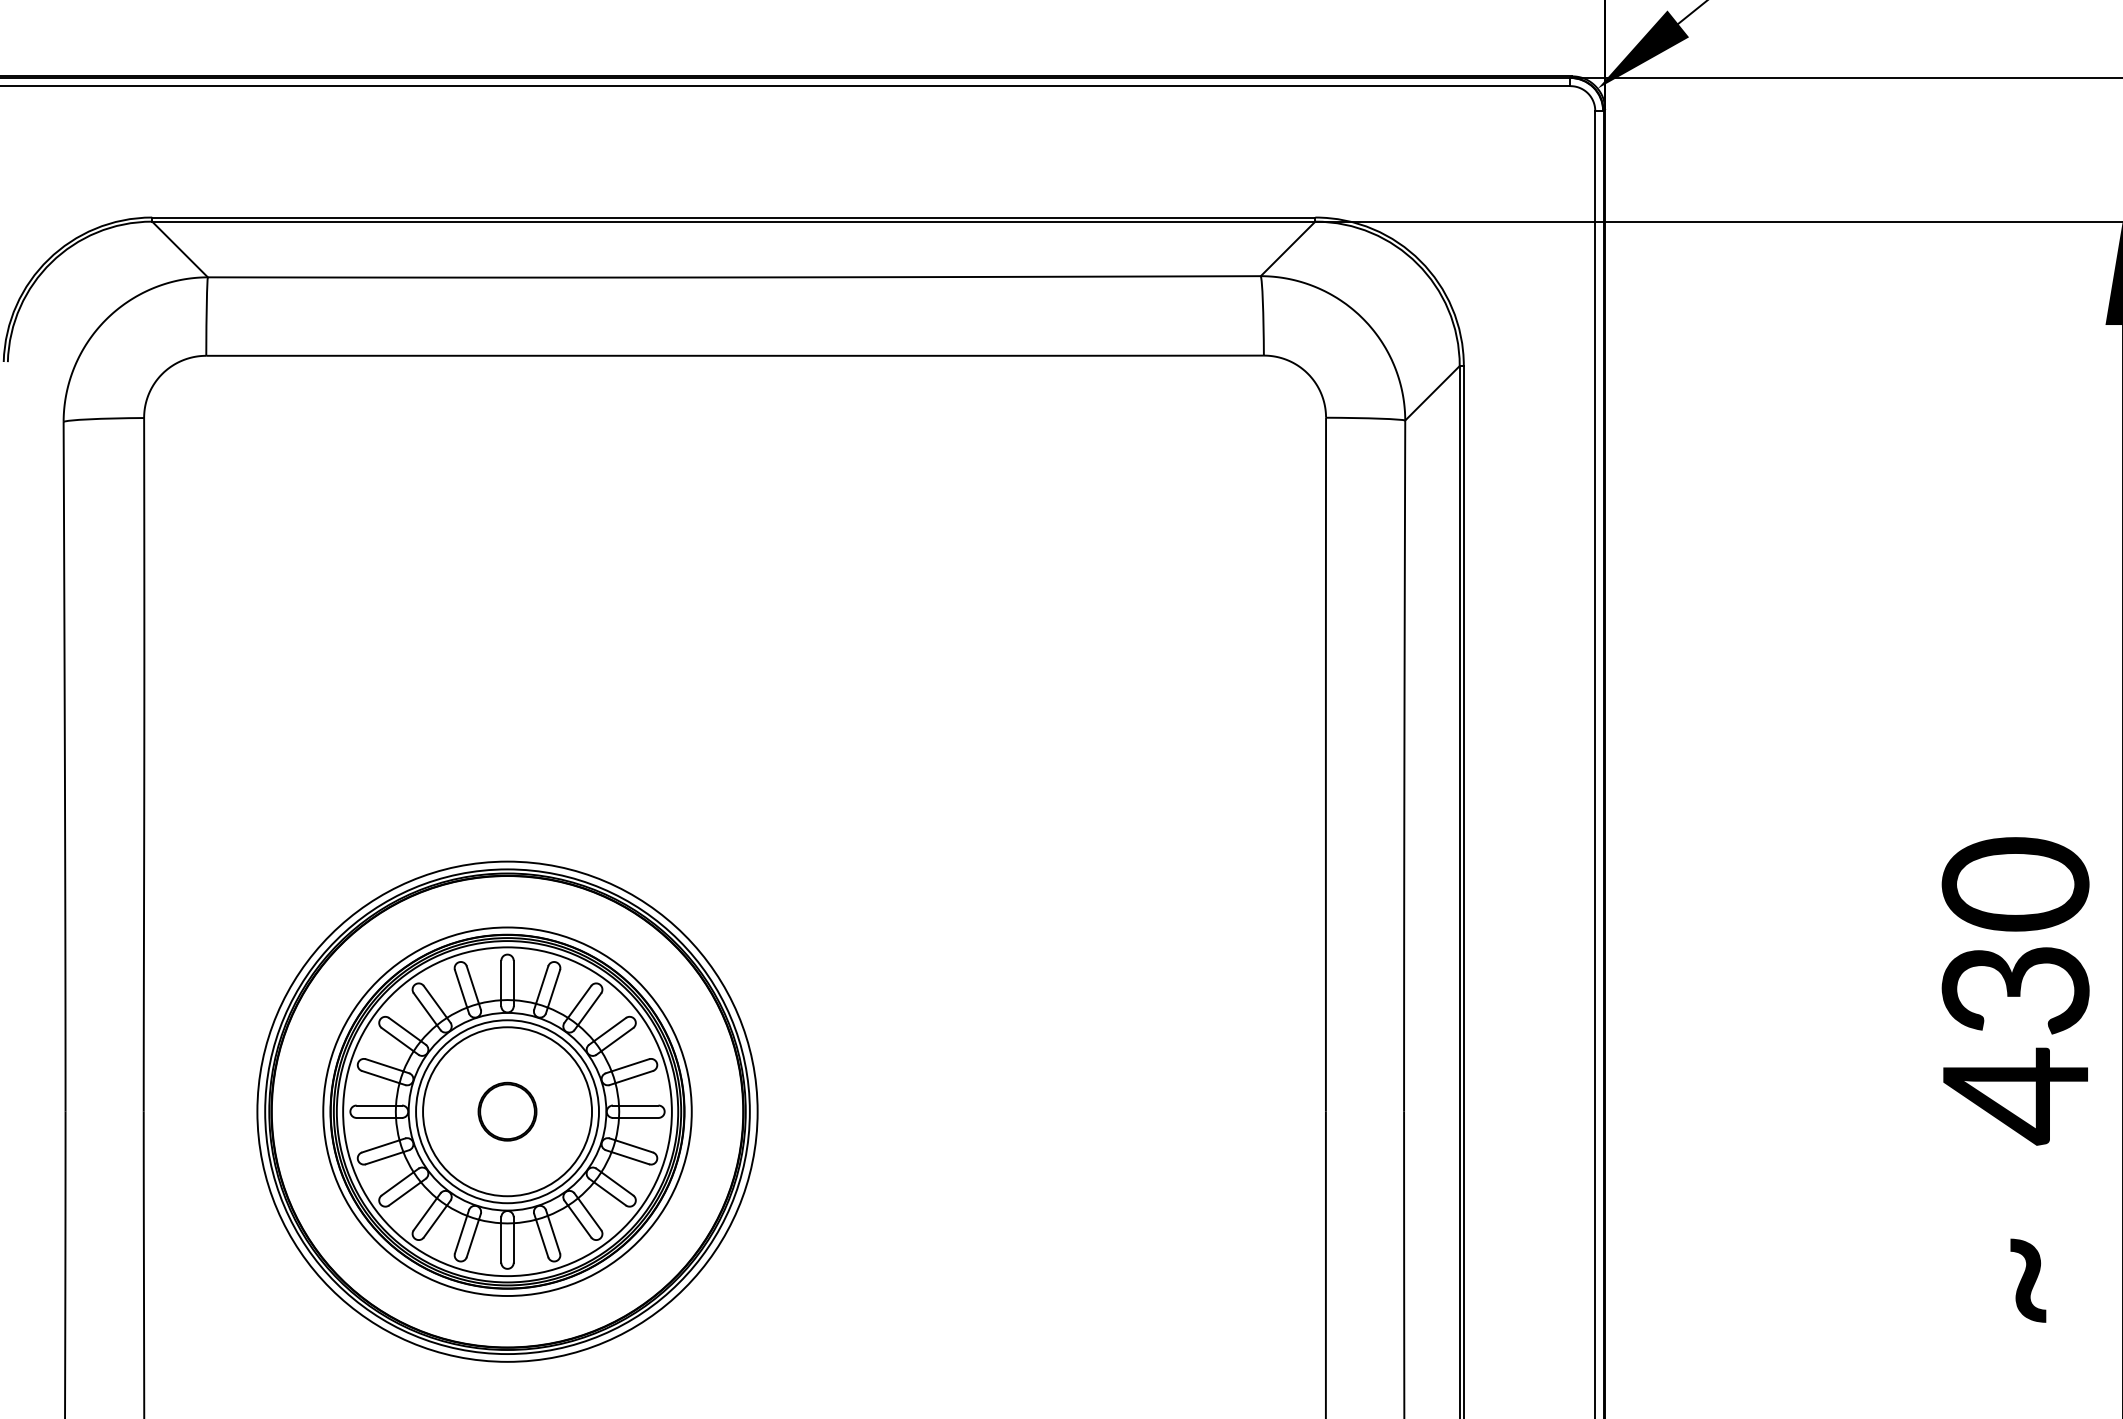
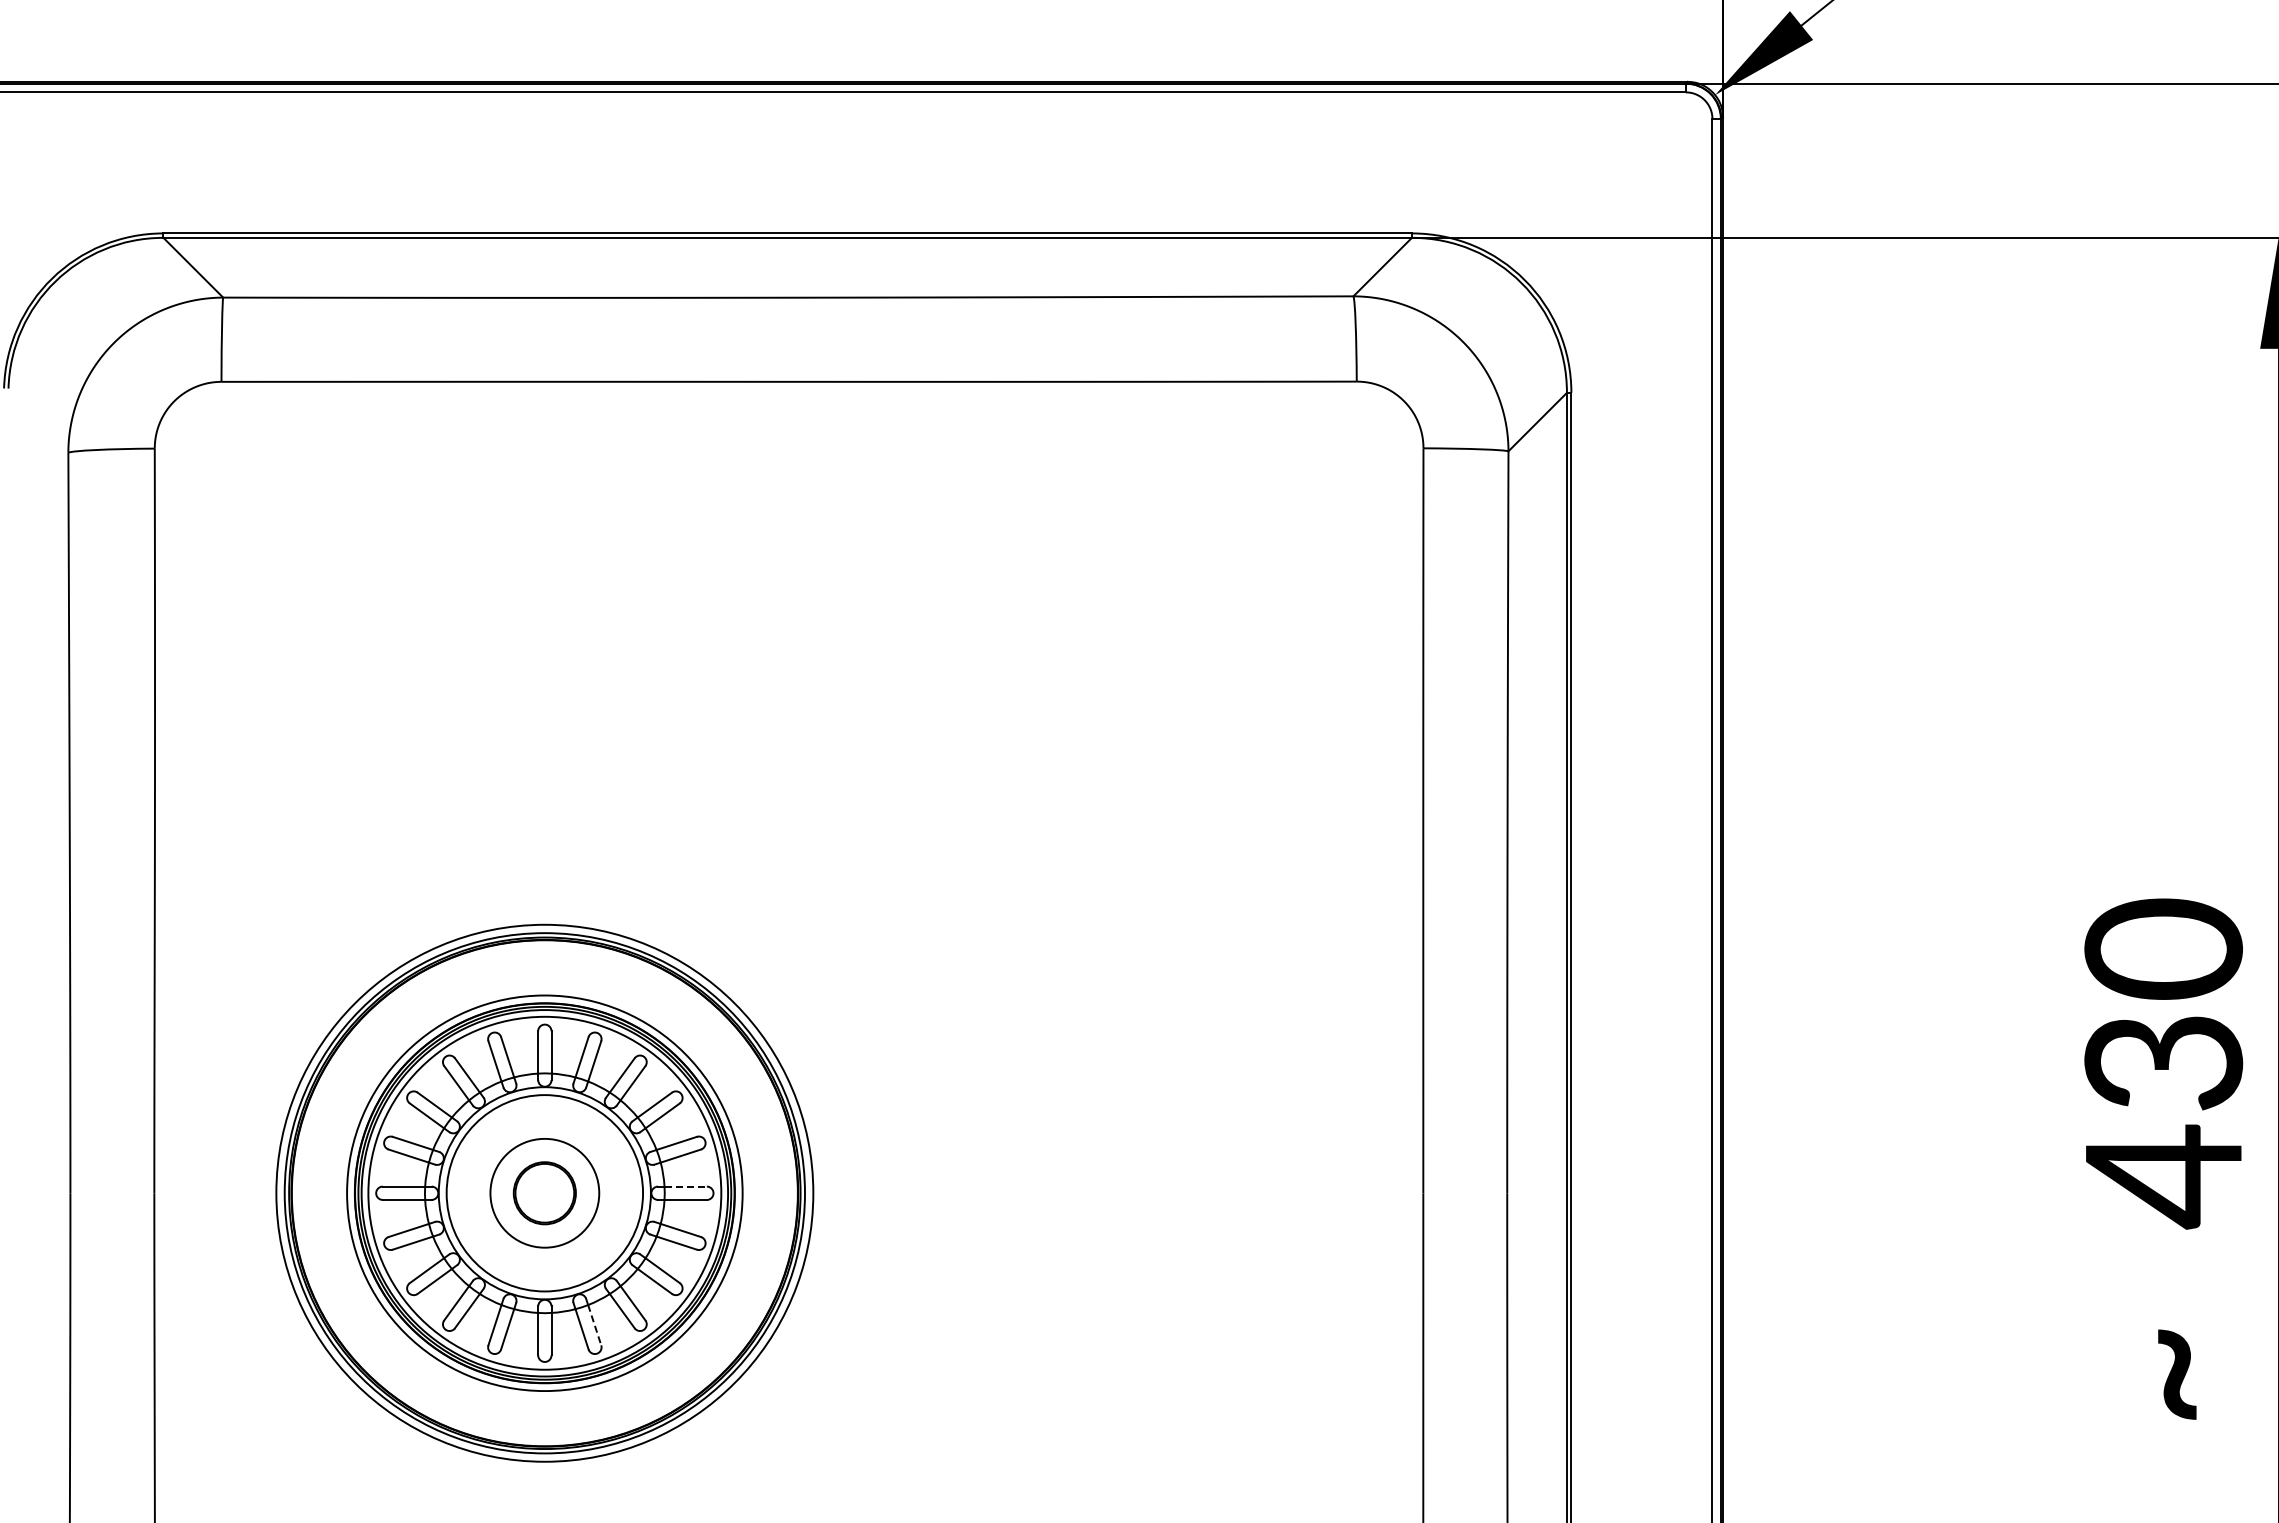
line: (639, 1105) -> (686, 1186), solid -> dashed
circle: (507, 1111) -> (544, 1192), size x0.6
line: (553, 1234) -> (594, 1325), solid -> dashed

